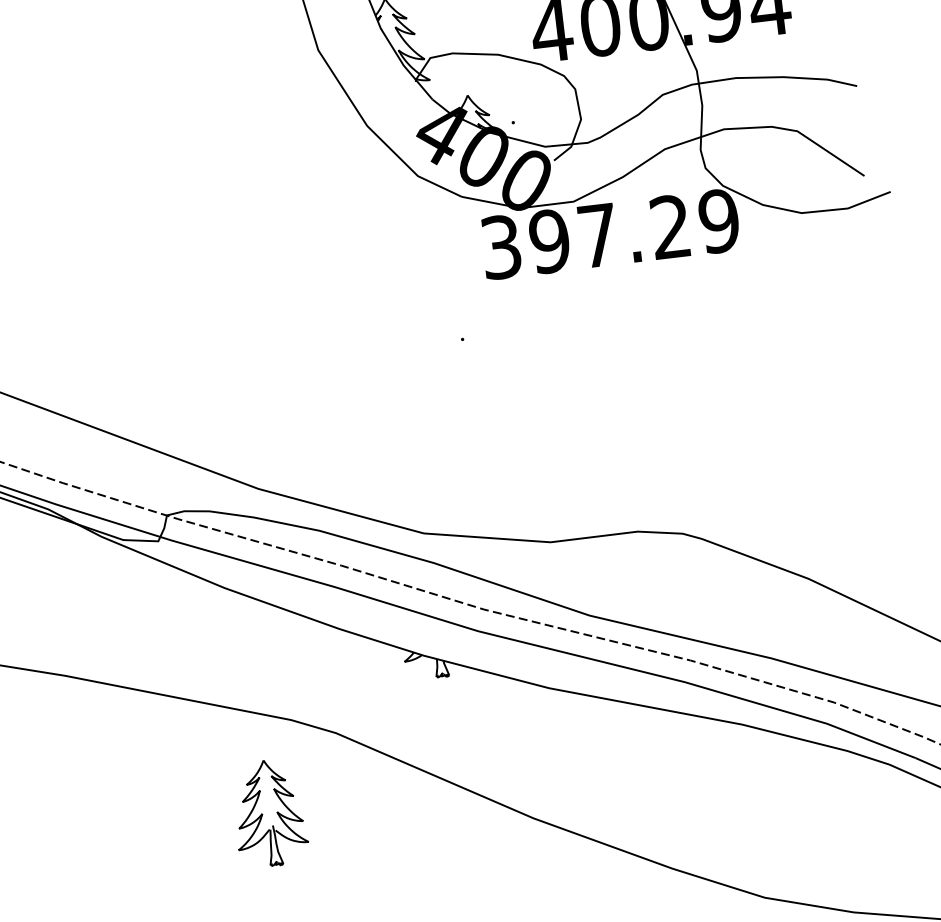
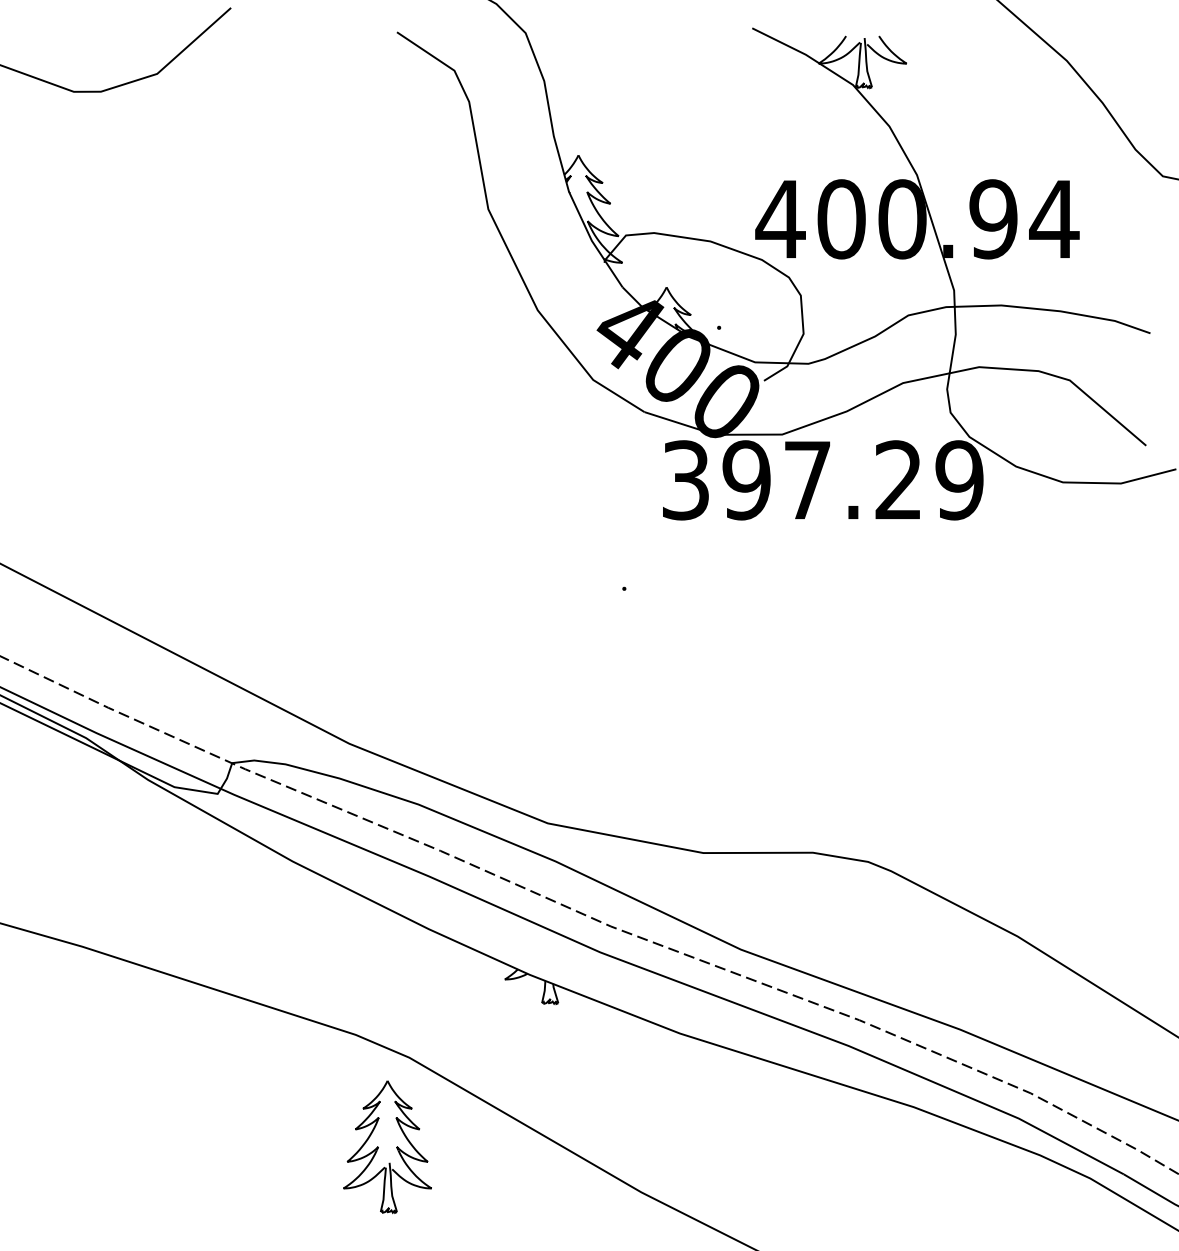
part: (269, 813) -> (387, 1147), moved

